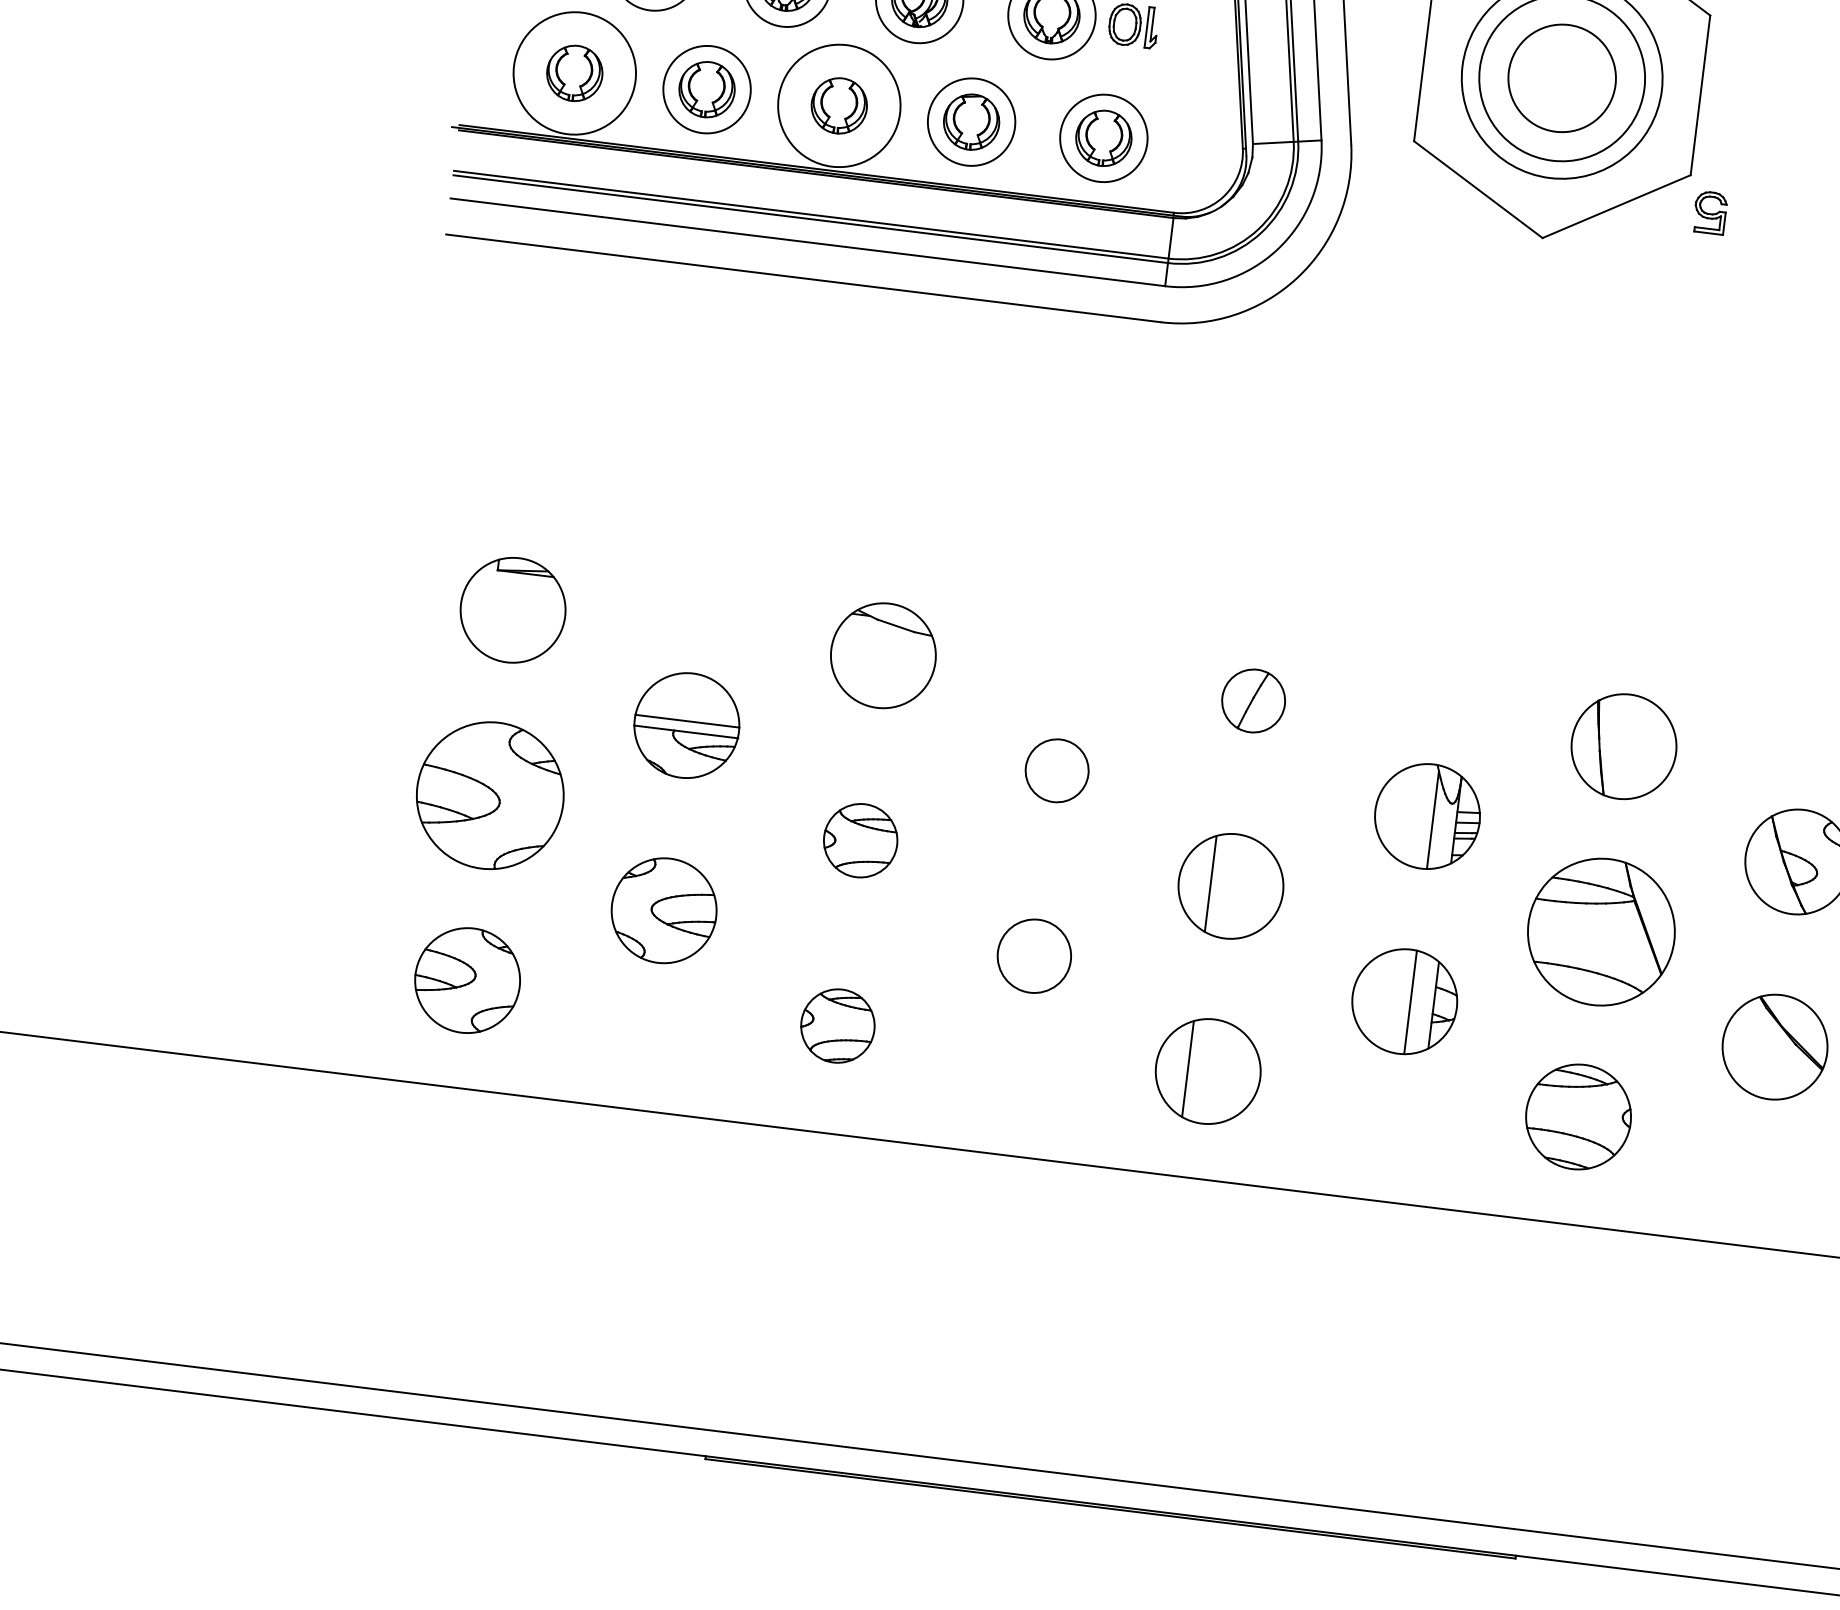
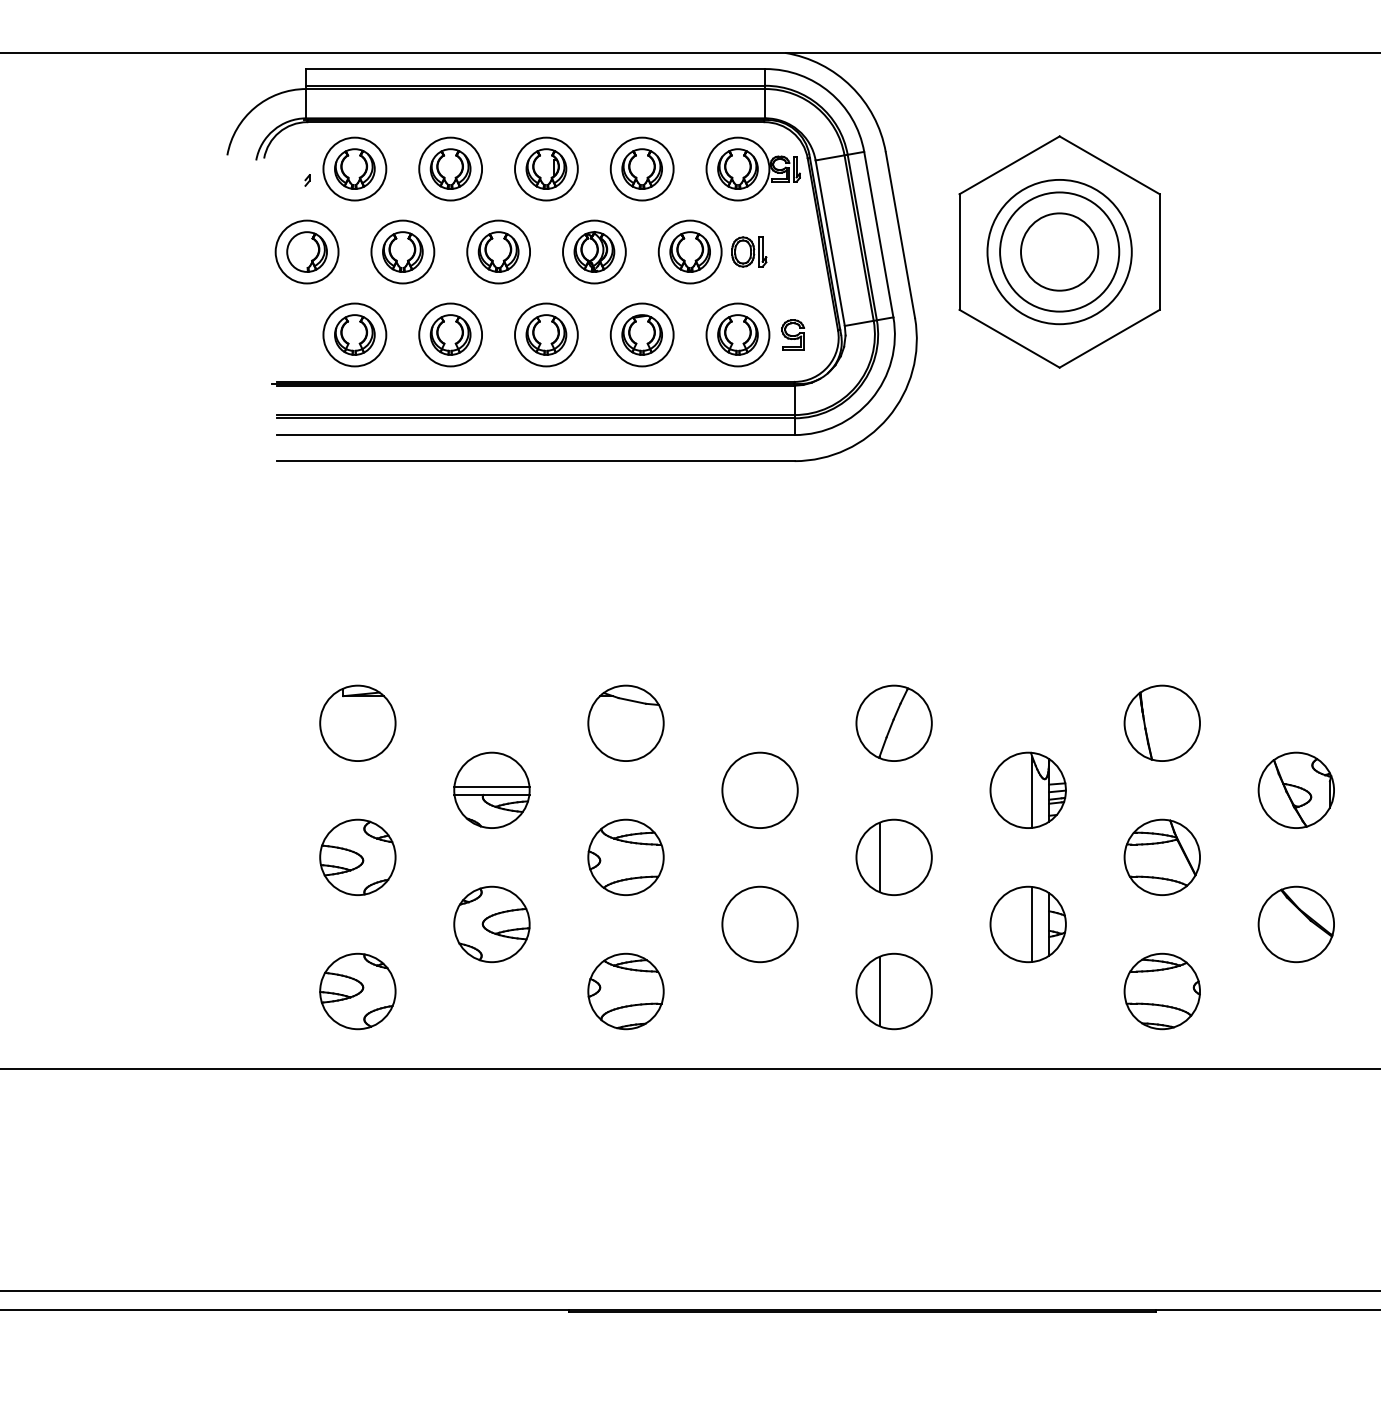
circle: (574, 72) -> (354, 334), size x0.71
circle: (839, 105) -> (546, 334), size x0.71
part: (1710, 212) -> (793, 334), moved
part: (1252, 699) -> (893, 722), size x1.67
circle: (1056, 769) -> (759, 789), size x1.67
part: (489, 794) -> (357, 856), size x0.71
part: (860, 839) -> (625, 856), size x1.43
part: (1600, 930) -> (1161, 856), size x0.71
circle: (1033, 956) -> (759, 924), size x1.43
part: (837, 1025) -> (625, 991), size x1.43

